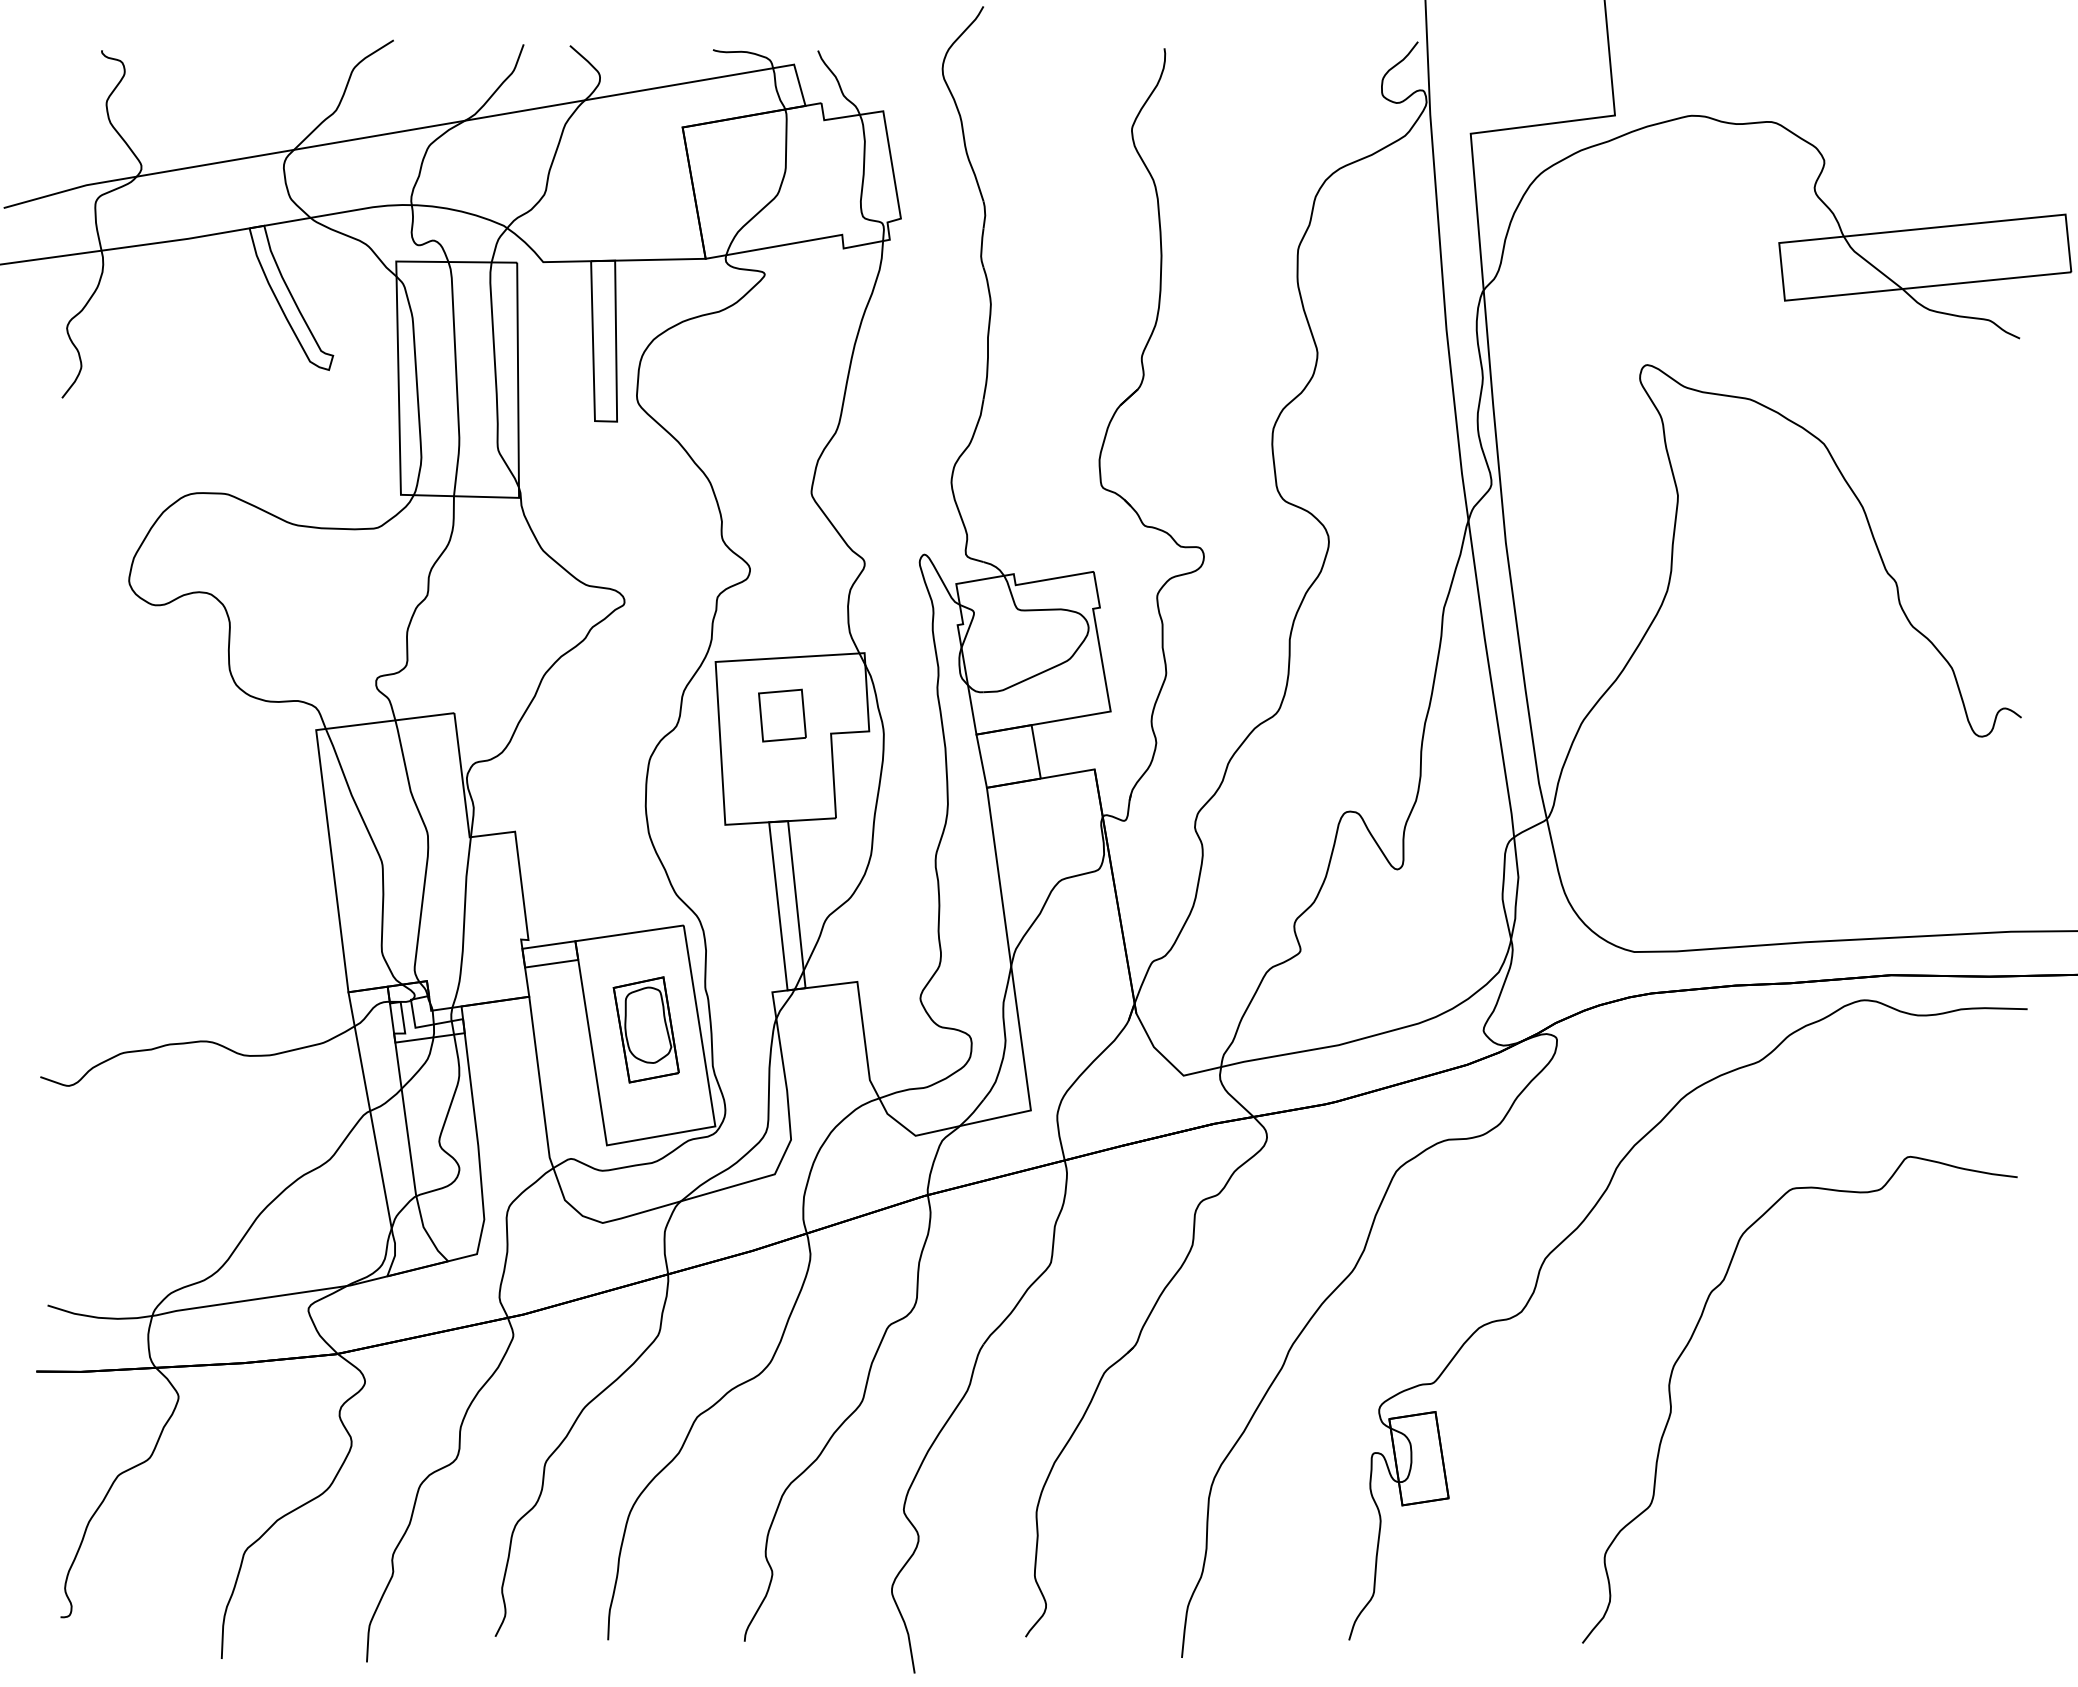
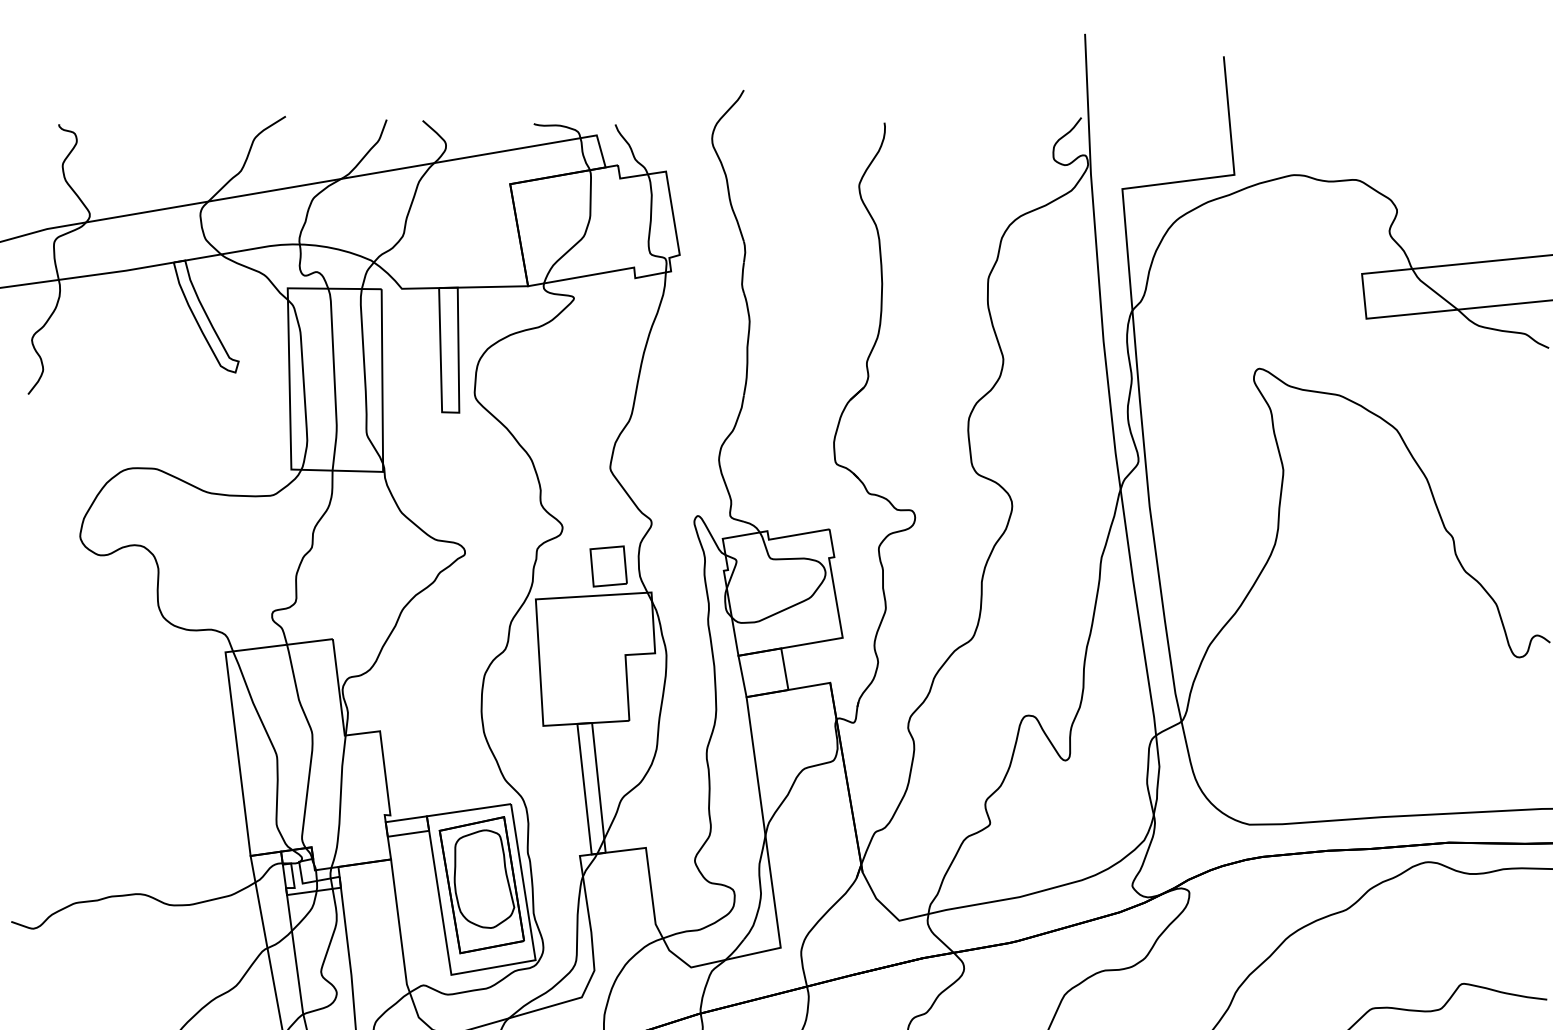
part: (782, 715) -> (608, 566), moved
part: (646, 1029) -> (482, 884), size x1.67

